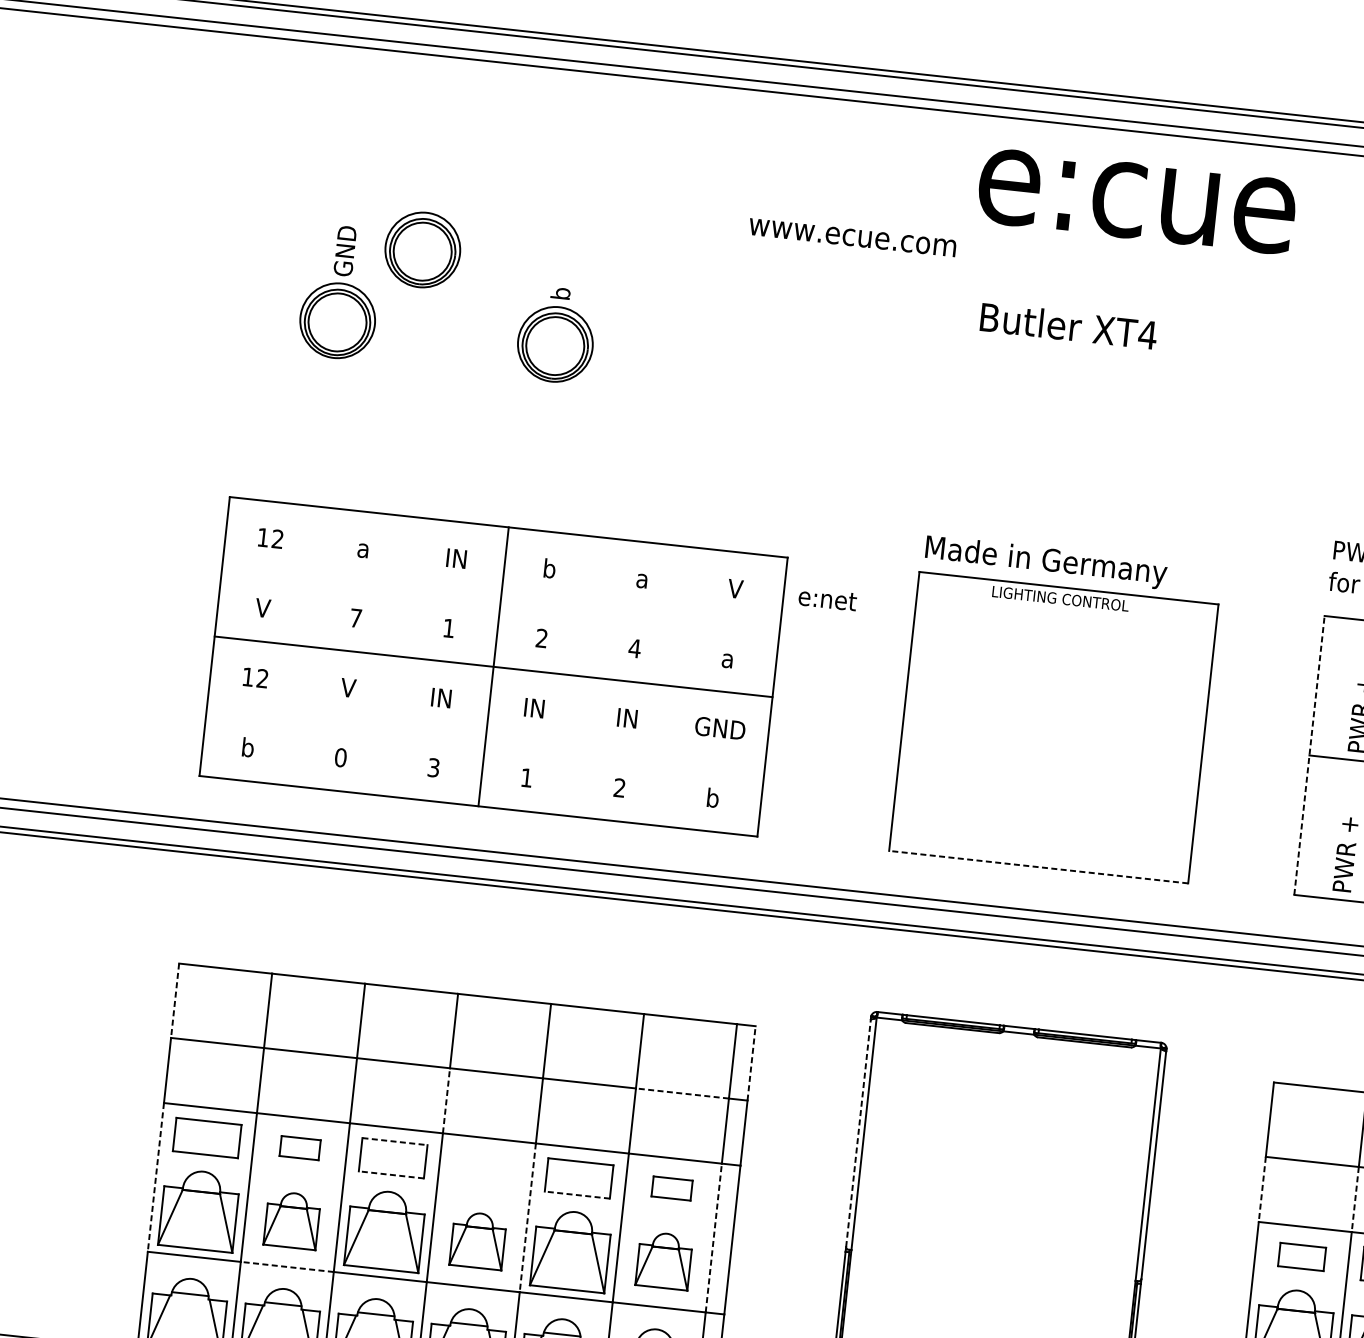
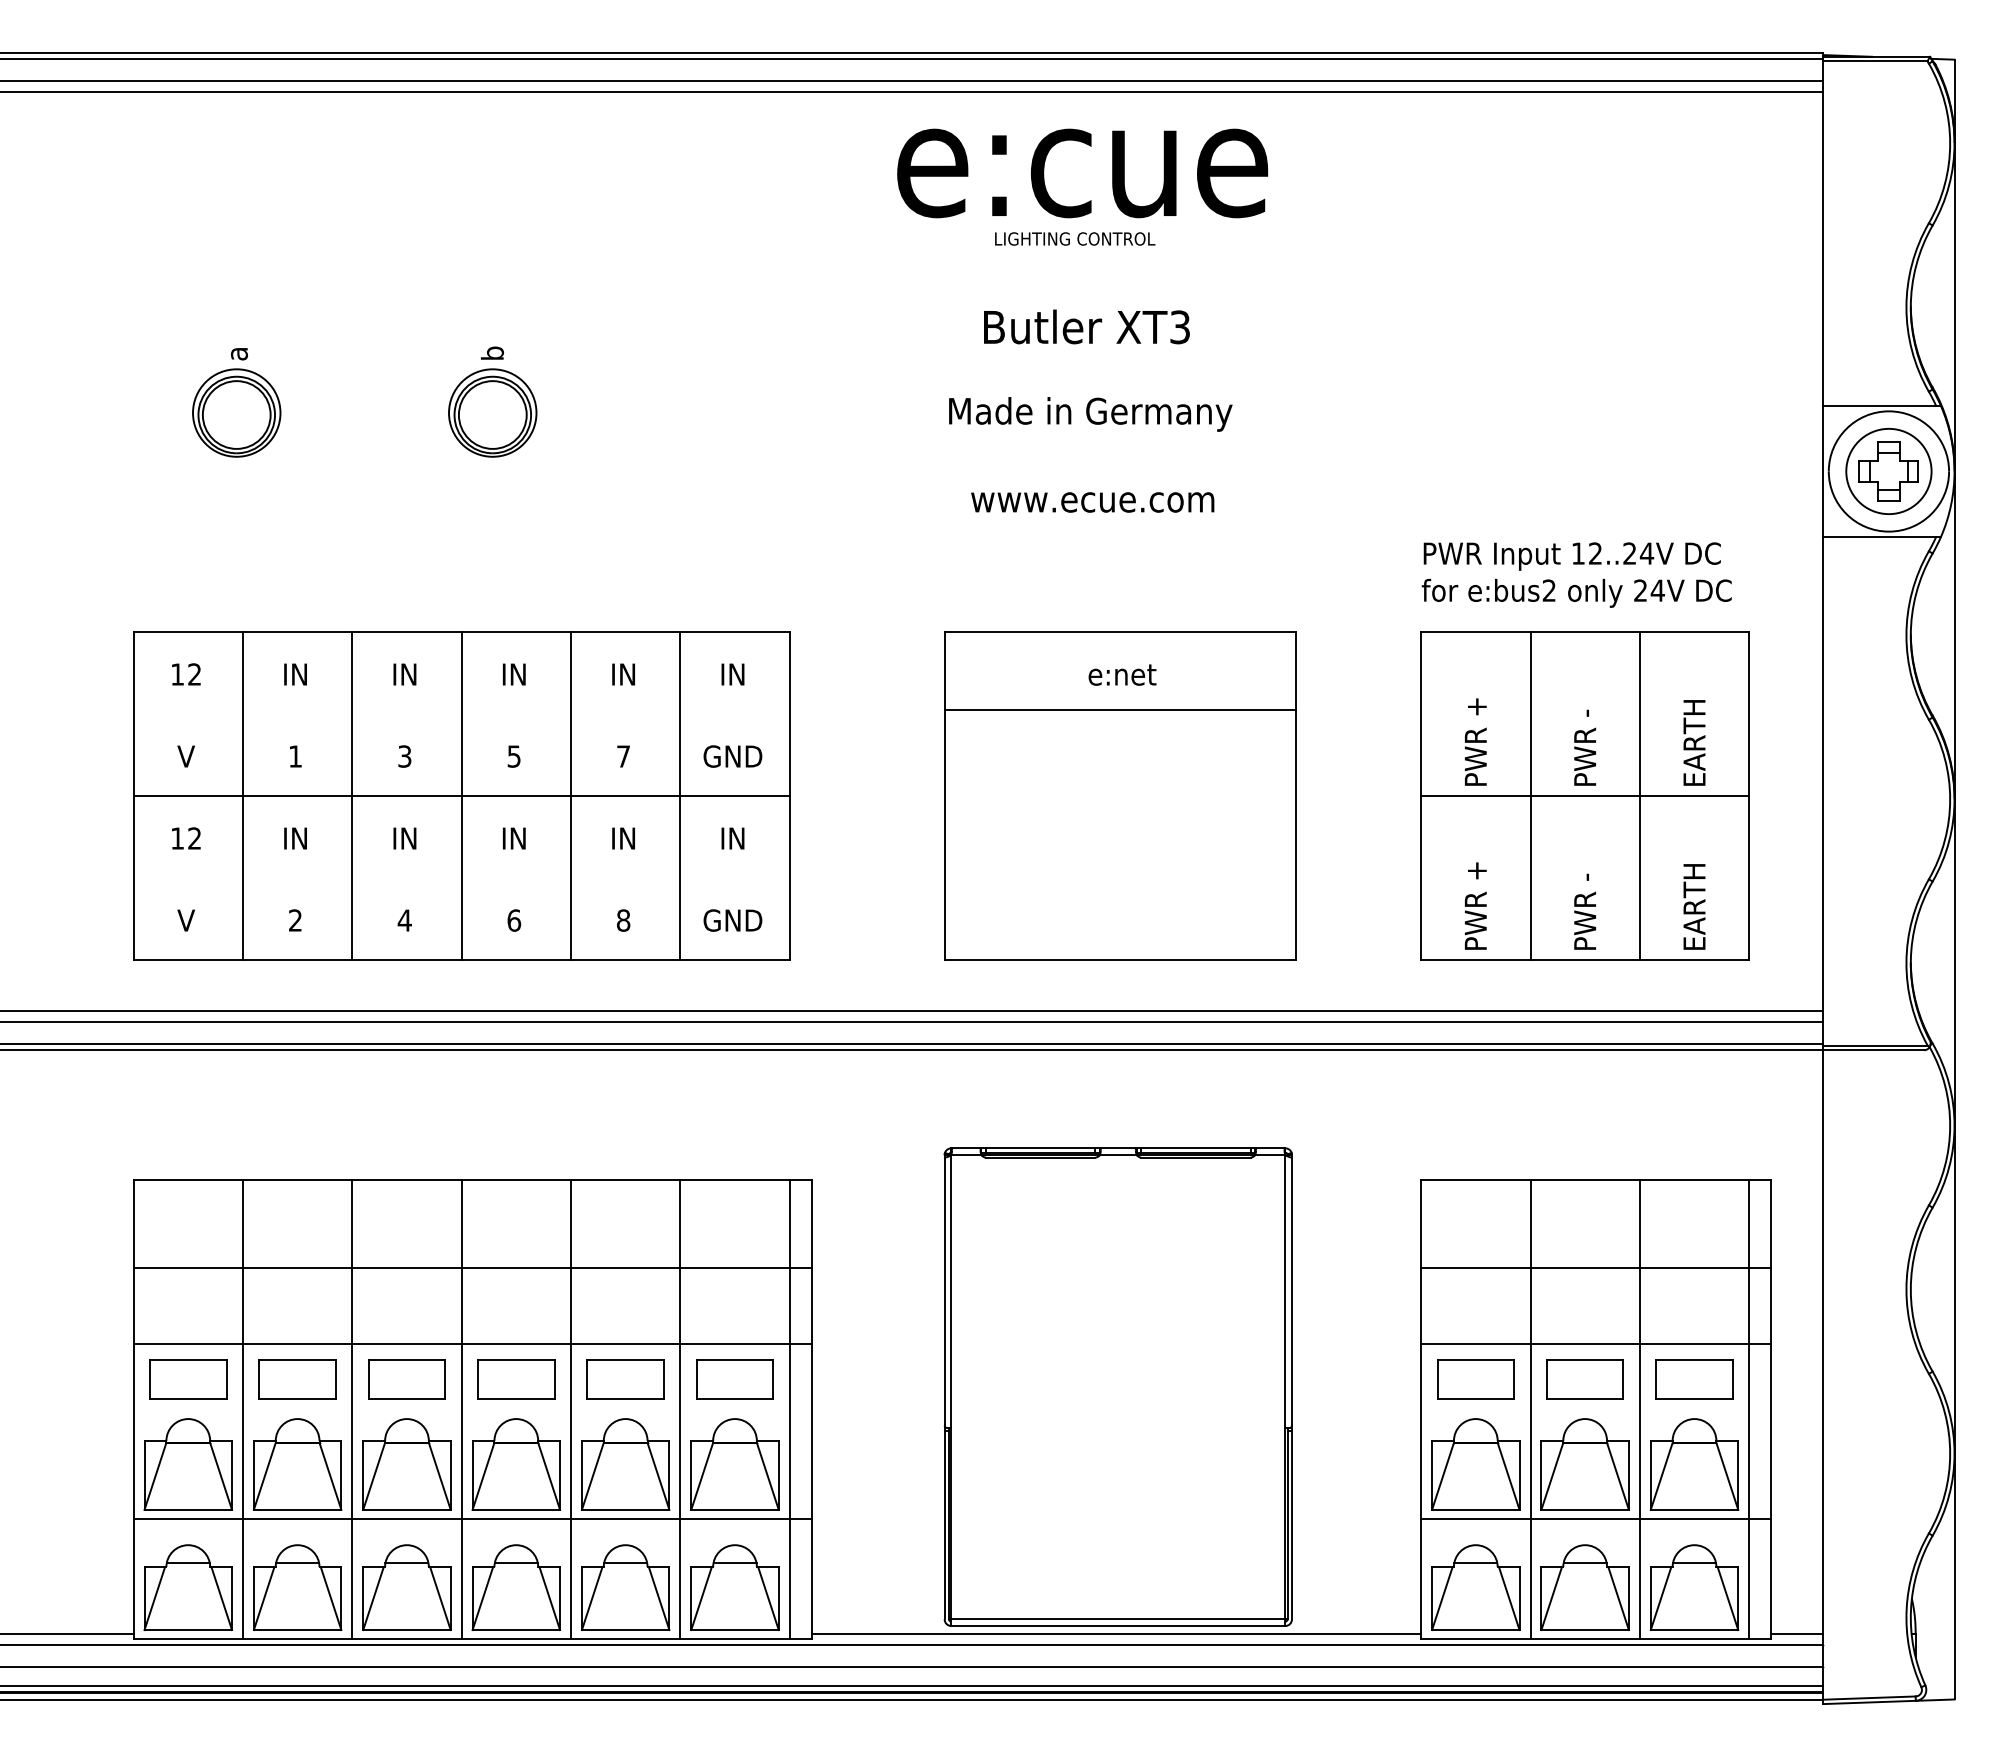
text: (1136, 201) -> (1082, 173), moved
text: (852, 237) -> (1092, 502), moved
part: (422, 249) -> (326, 319), removed
text: (345, 250) -> (236, 330), GND -> a
text: (1147, 335) -> (1179, 327), XT4 -> XT3
text: (363, 548) -> (295, 674), a -> IN
text: (1045, 562) -> (1090, 414), moved
text: (548, 567) -> (513, 673), b -> IN
text: (642, 578) -> (623, 674), a -> IN
text: (735, 588) -> (732, 674), V -> IN
text: (827, 598) -> (1122, 674), moved
text: (1060, 598) -> (1075, 238), moved
text: (355, 618) -> (295, 756), 7 -> 1
text: (448, 628) -> (404, 756), 1 -> 3
text: (541, 638) -> (513, 756), 2 -> 5
line: (307, 646) -> (242, 795), added
text: (634, 648) -> (623, 756), 4 -> 7
line: (1061, 654) -> (1120, 709), added
line: (400, 656) -> (352, 795), added
text: (727, 658) -> (732, 756), a -> GND
line: (587, 676) -> (571, 795), added
line: (679, 686) -> (680, 795), added
text: (348, 687) -> (295, 838), V -> IN
text: (719, 728) -> (732, 838), GND -> IN
text: (247, 746) -> (185, 919), b -> V
line: (1309, 755) -> (1421, 795), dashed -> solid
text: (340, 757) -> (295, 920), 0 -> 2
text: (433, 767) -> (404, 920), 3 -> 4
text: (527, 777) -> (514, 920), 1 -> 6
text: (619, 787) -> (623, 920), 2 -> 8
text: (712, 797) -> (732, 919), b -> GND
line: (1038, 867) -> (1120, 959), dashed -> solid
line: (175, 1000) -> (133, 1223), dashed -> solid
line: (751, 1062) -> (811, 1223), dashed -> solid
line: (682, 1093) -> (735, 1267), dashed -> solid
line: (446, 1100) -> (461, 1305), dashed -> solid
line: (858, 1133) -> (944, 1291), dashed -> solid
line: (395, 1141) -> (407, 1359), dashed -> solid
part: (300, 1148) -> (297, 1379), size x1.67
part: (486, 1168) -> (516, 1379), added
line: (390, 1175) -> (406, 1399), dashed -> solid
line: (155, 1178) -> (133, 1432), dashed -> solid
part: (671, 1188) -> (734, 1379), size x1.67
line: (1262, 1189) -> (1421, 1306), dashed -> solid
line: (577, 1195) -> (625, 1399), dashed -> solid
line: (1355, 1199) -> (1530, 1306), dashed -> solid
line: (528, 1218) -> (571, 1432), dashed -> solid
part: (292, 1220) -> (297, 1464), size x1.43
line: (713, 1237) -> (789, 1431), dashed -> solid
part: (477, 1240) -> (515, 1464), size x1.43
part: (1301, 1256) -> (1475, 1379), size x1.43
part: (663, 1260) -> (734, 1464), size x1.43
line: (287, 1267) -> (297, 1519), dashed -> solid

